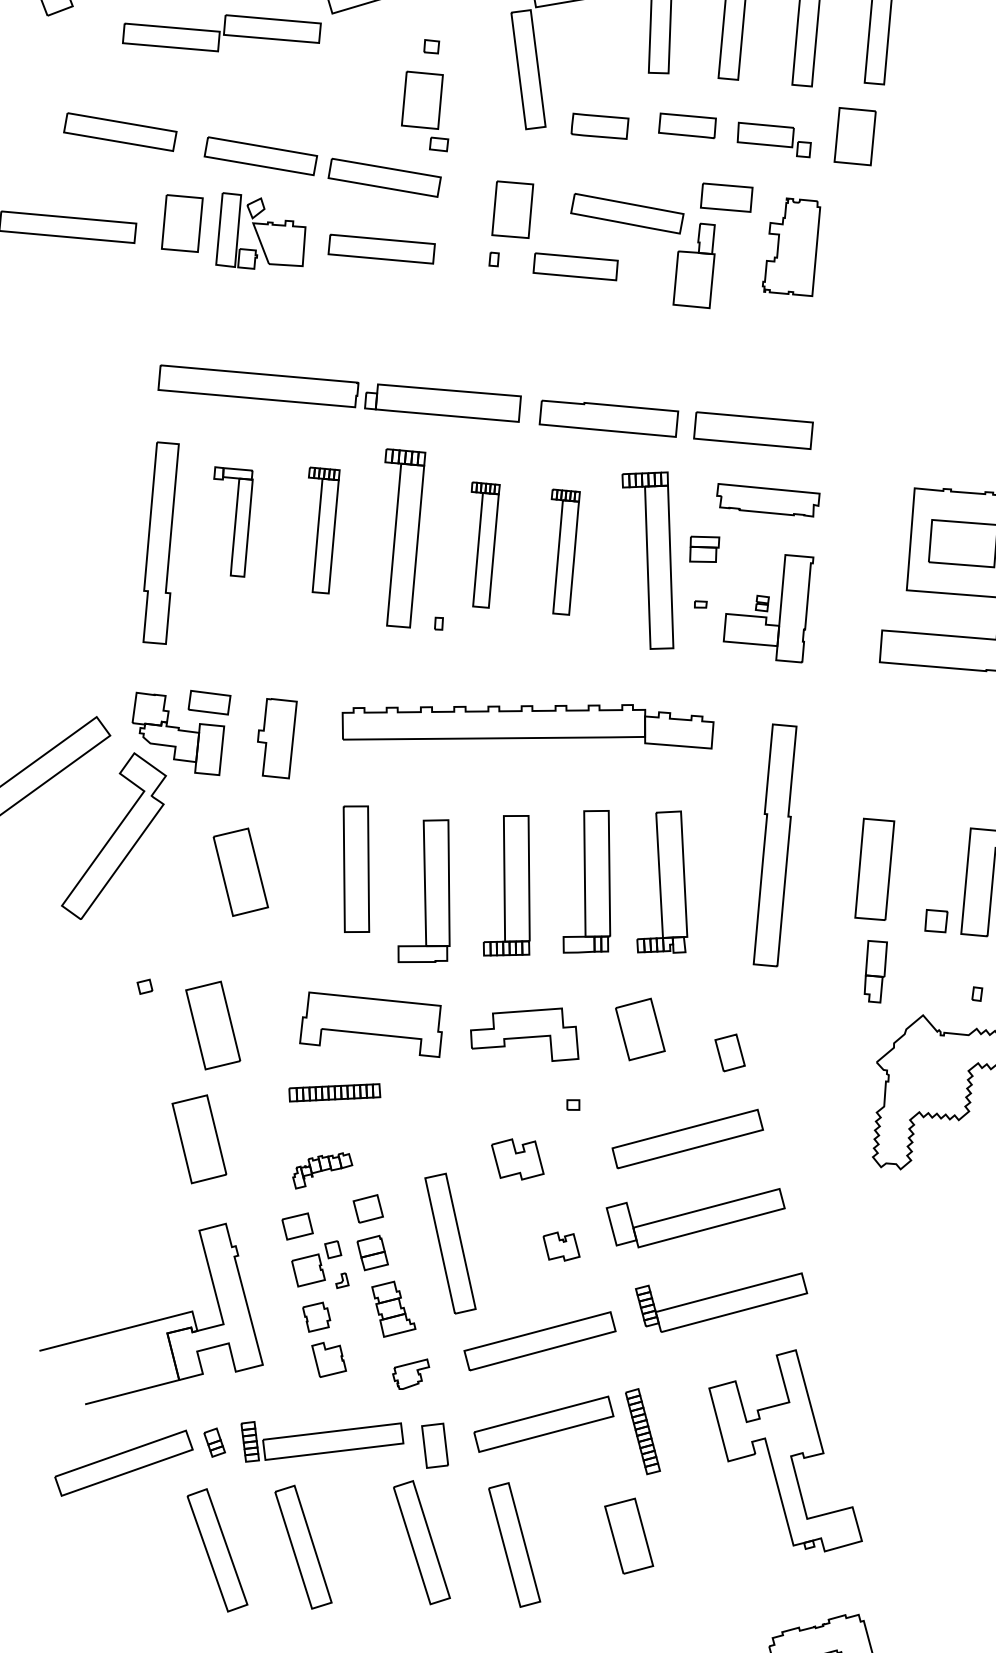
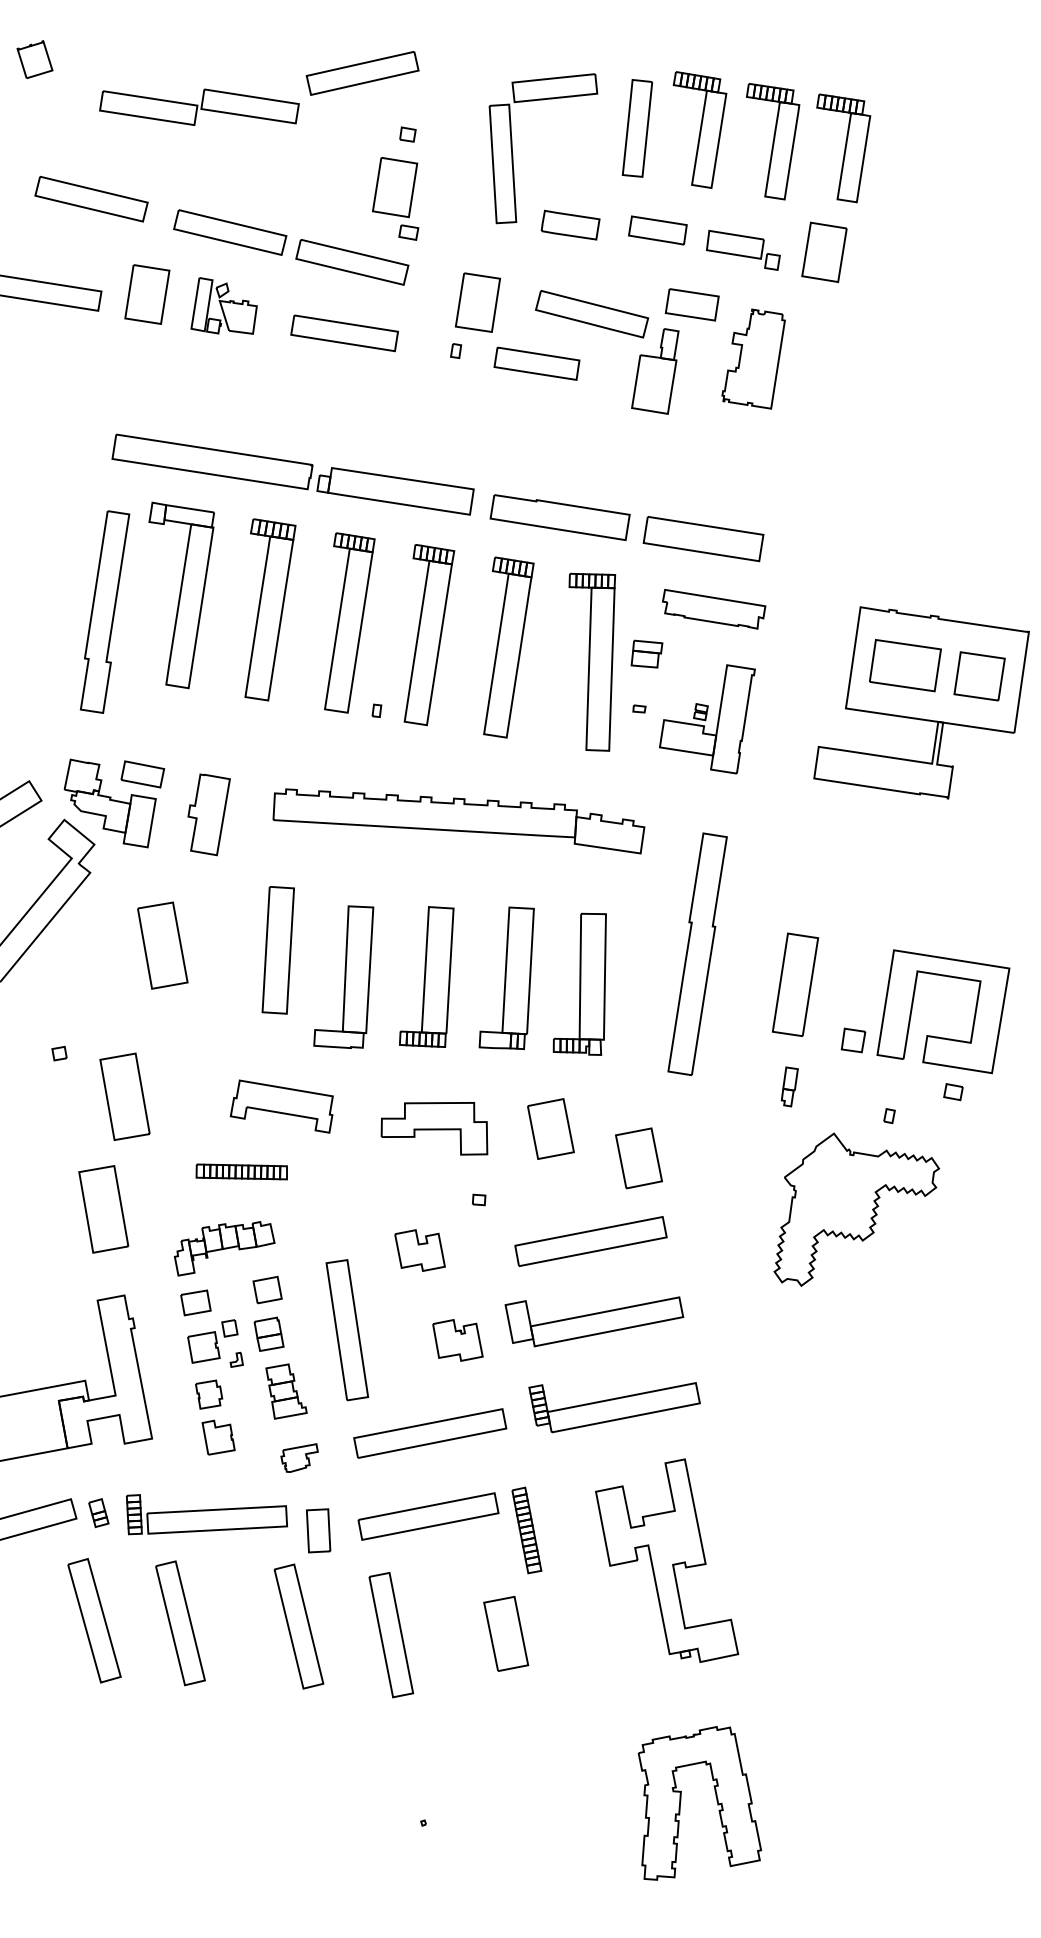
part: (259, 229) -> (223, 305), size x0.71
part: (236, 521) -> (181, 595), size x1.67
part: (326, 529) -> (270, 609), size x1.43
part: (486, 545) -> (429, 635), size x1.43
part: (566, 551) -> (508, 647), size x1.43
part: (875, 971) -> (789, 1086), size x0.62
part: (369, 1024) -> (281, 1106), size x0.71
part: (729, 1053) -> (638, 1158), size x1.67
part: (322, 1170) -> (224, 1248), size x1.67
part: (561, 1246) -> (457, 1340), size x1.43

